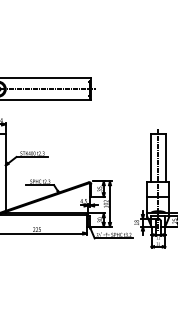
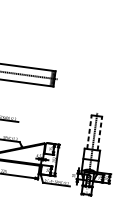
line: (150, 157) -> (89, 131), solid -> dashed
line: (165, 157) -> (99, 133), solid -> dashed

